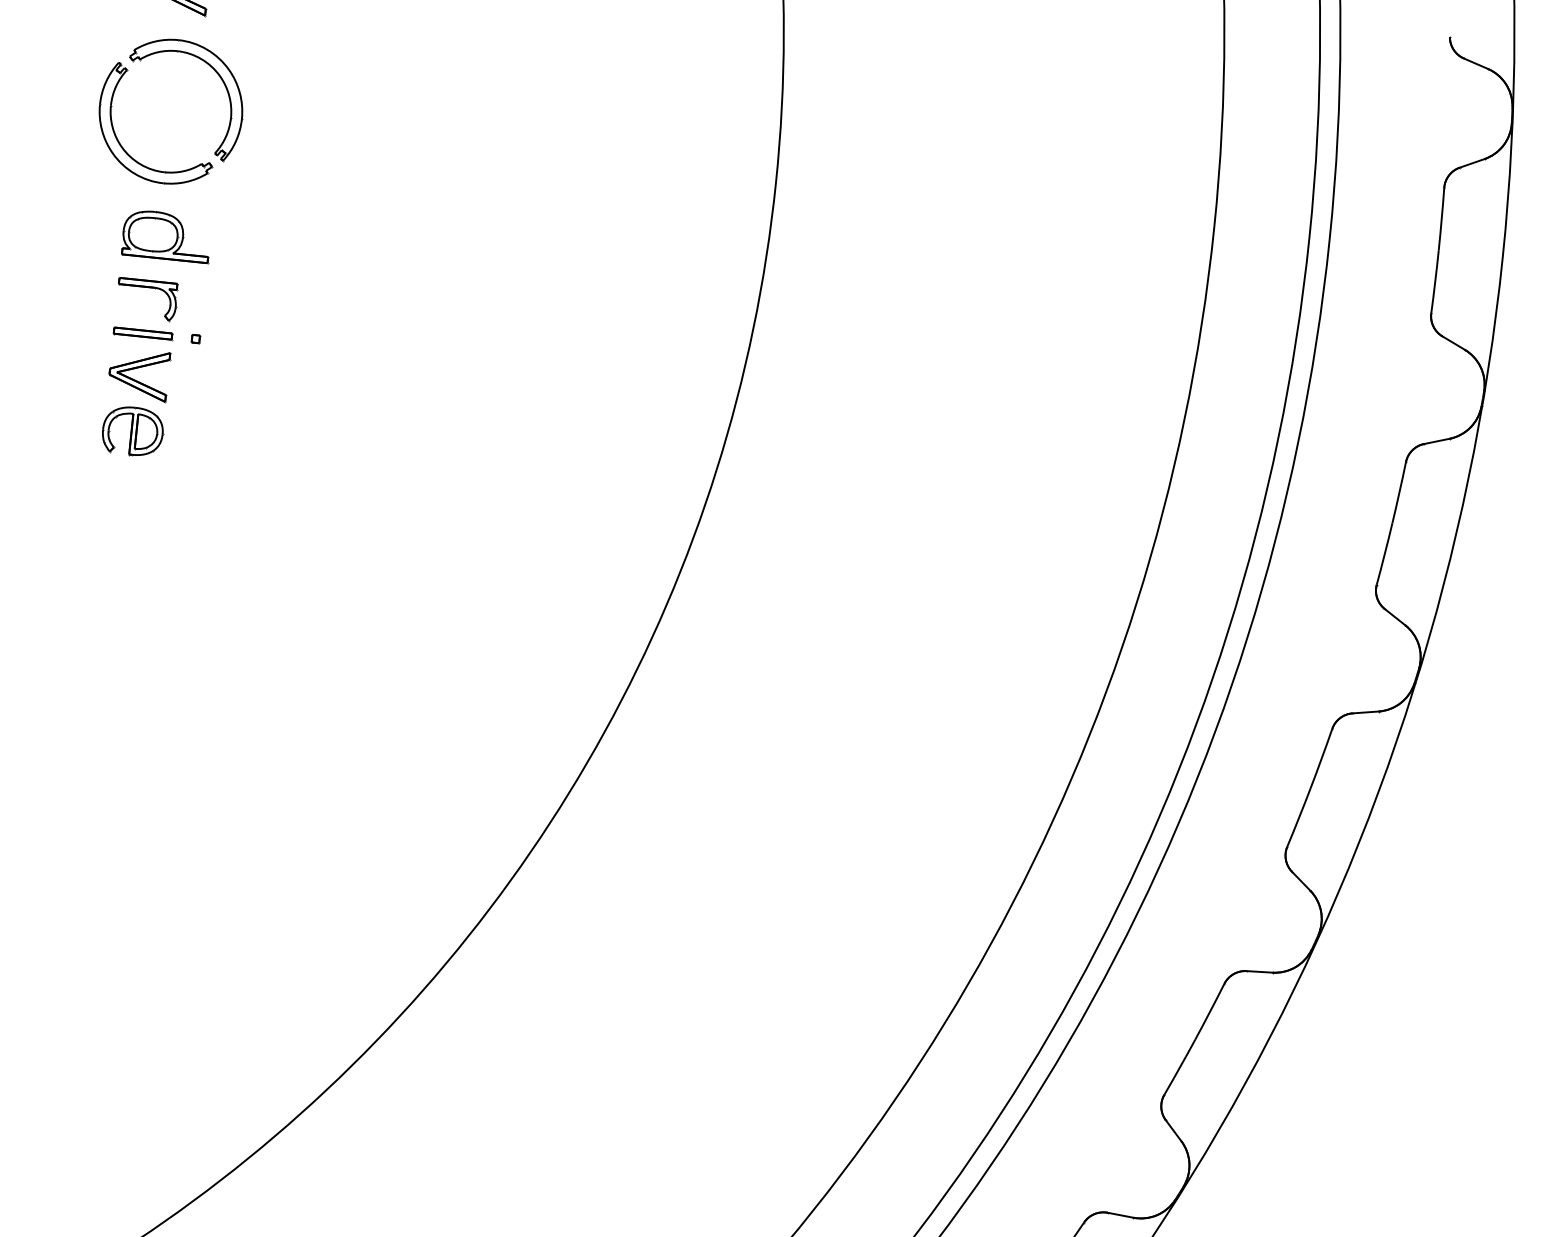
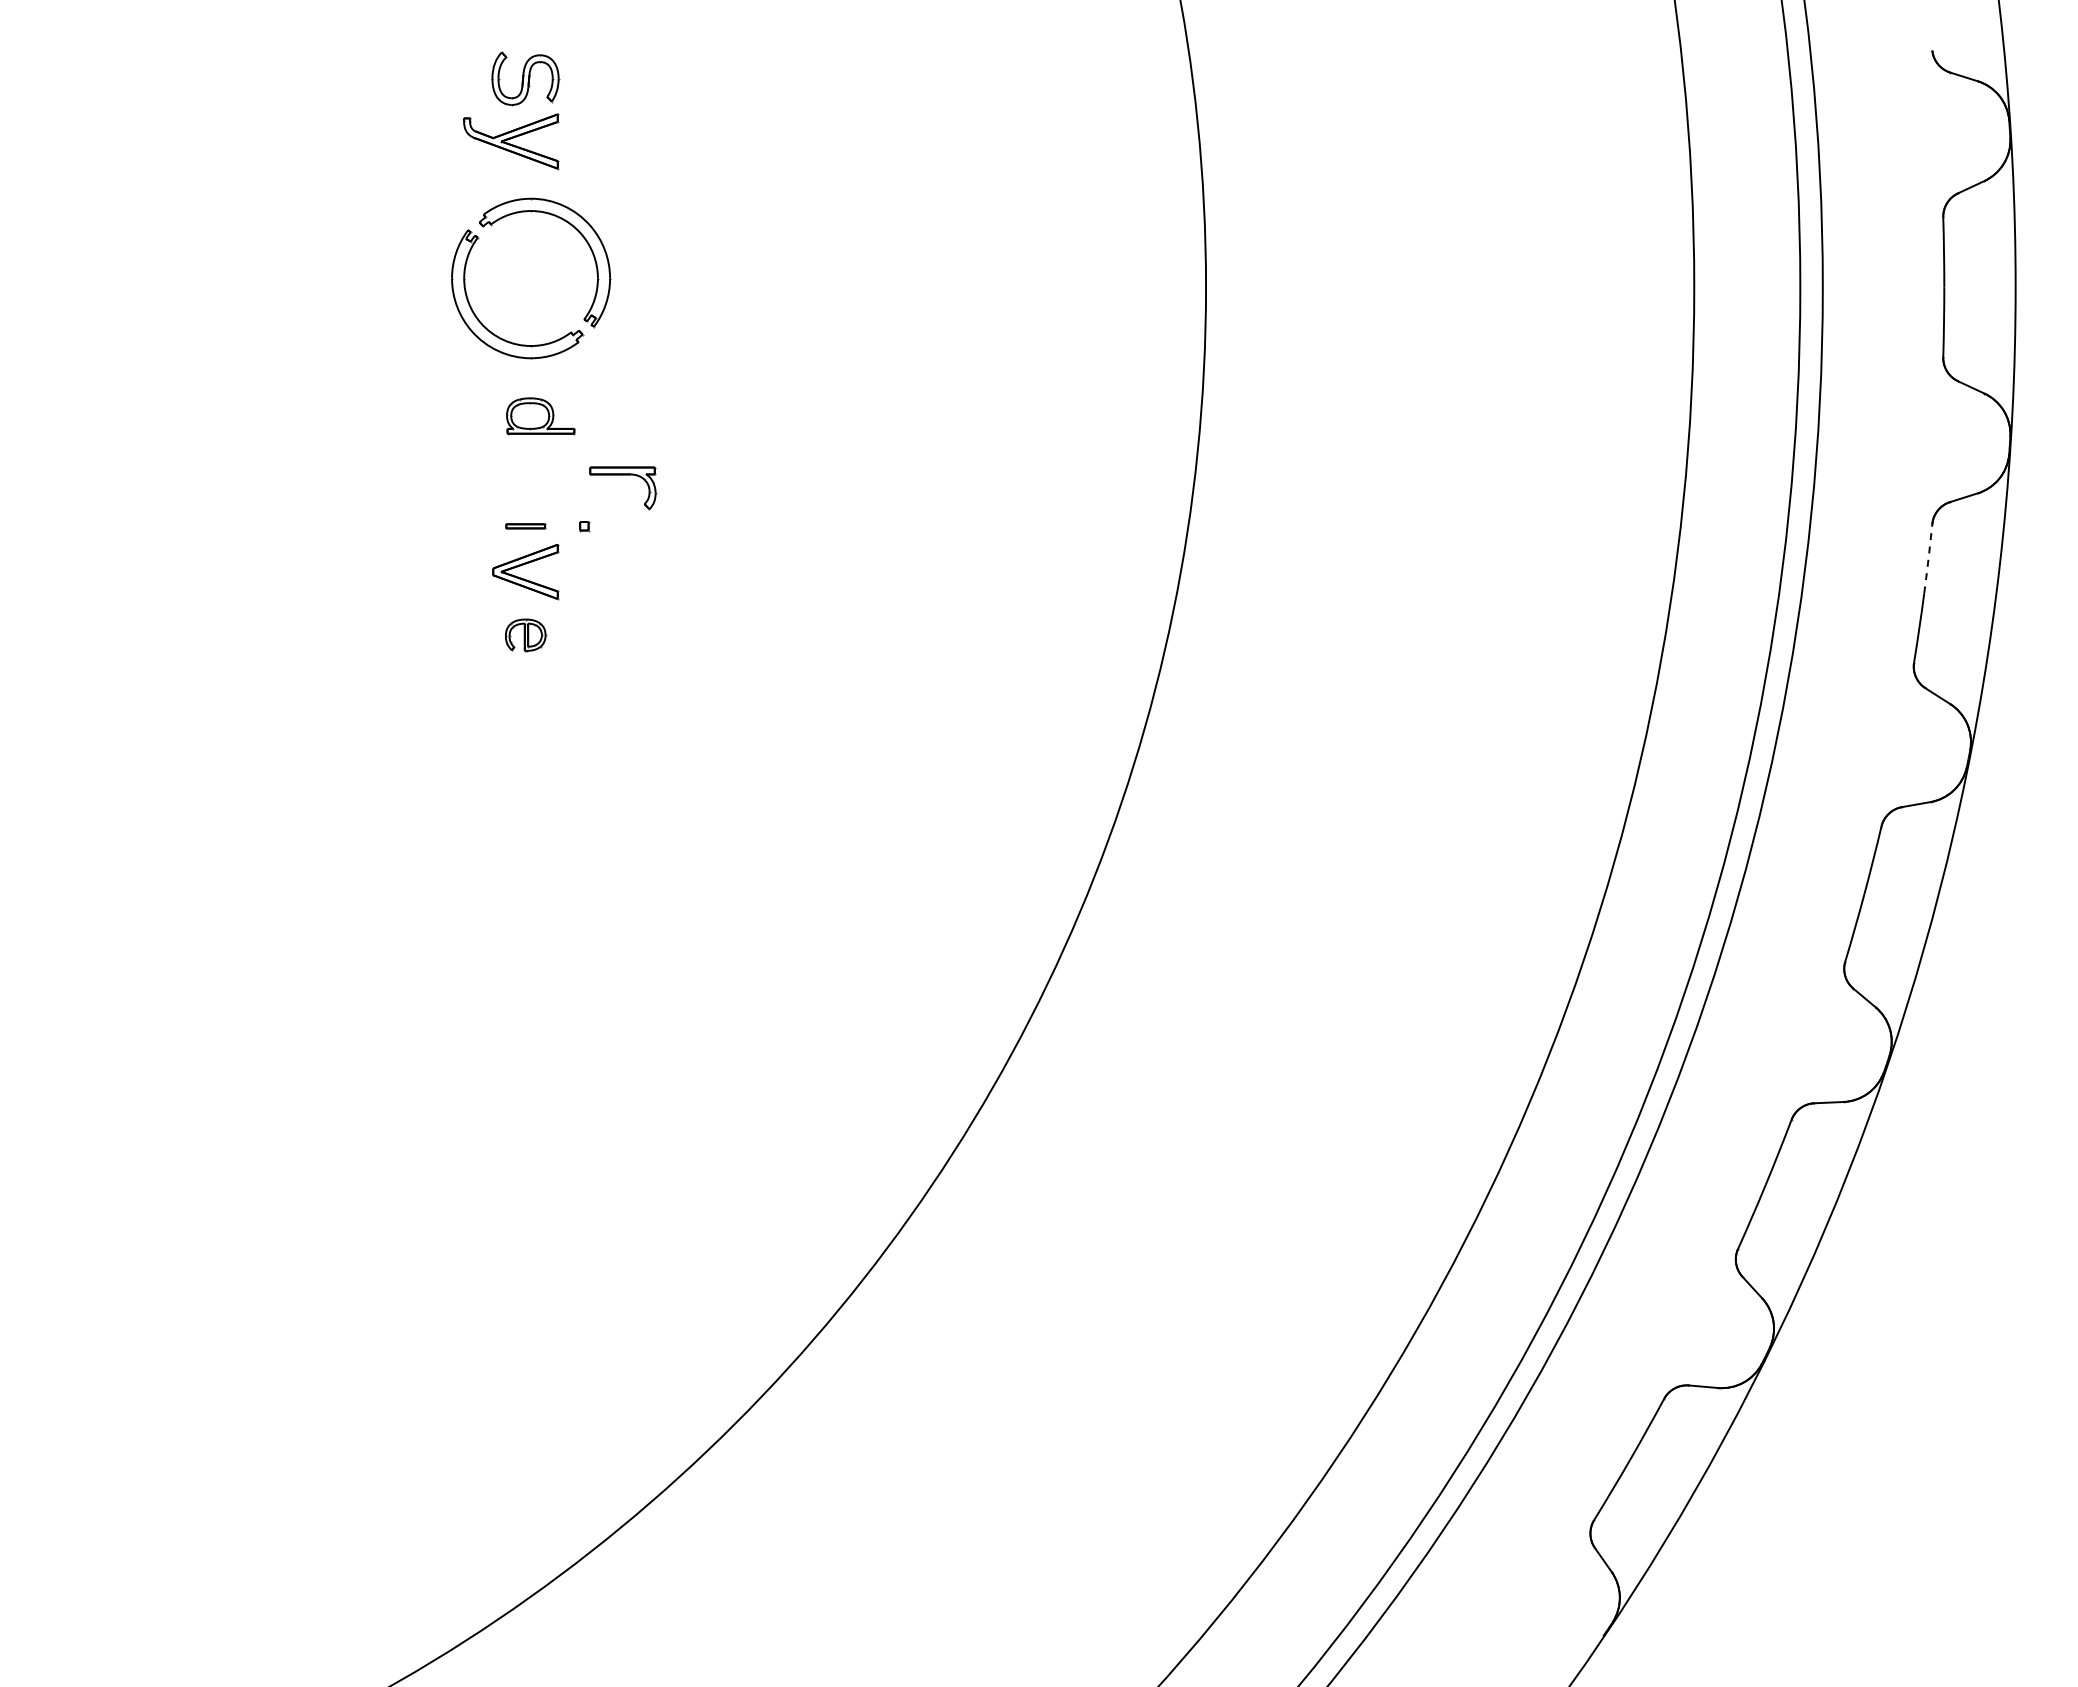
part: (166, 235) -> (540, 415), size x0.7
part: (148, 288) -> (623, 475), moved
part: (142, 333) -> (525, 526), size x0.6
part: (132, 431) -> (525, 635), size x0.6
arc: (1399, 492) -> (1928, 558), solid -> dashed

